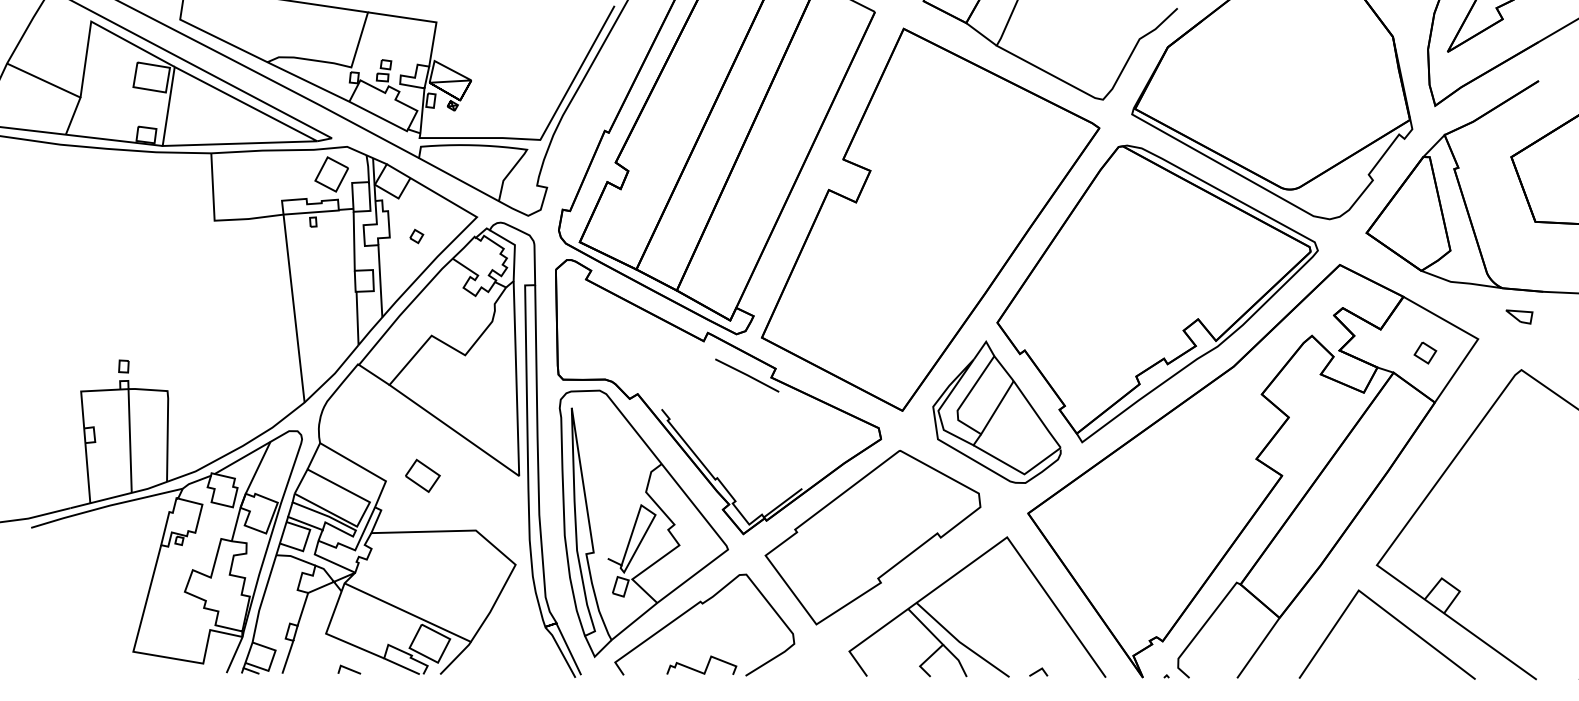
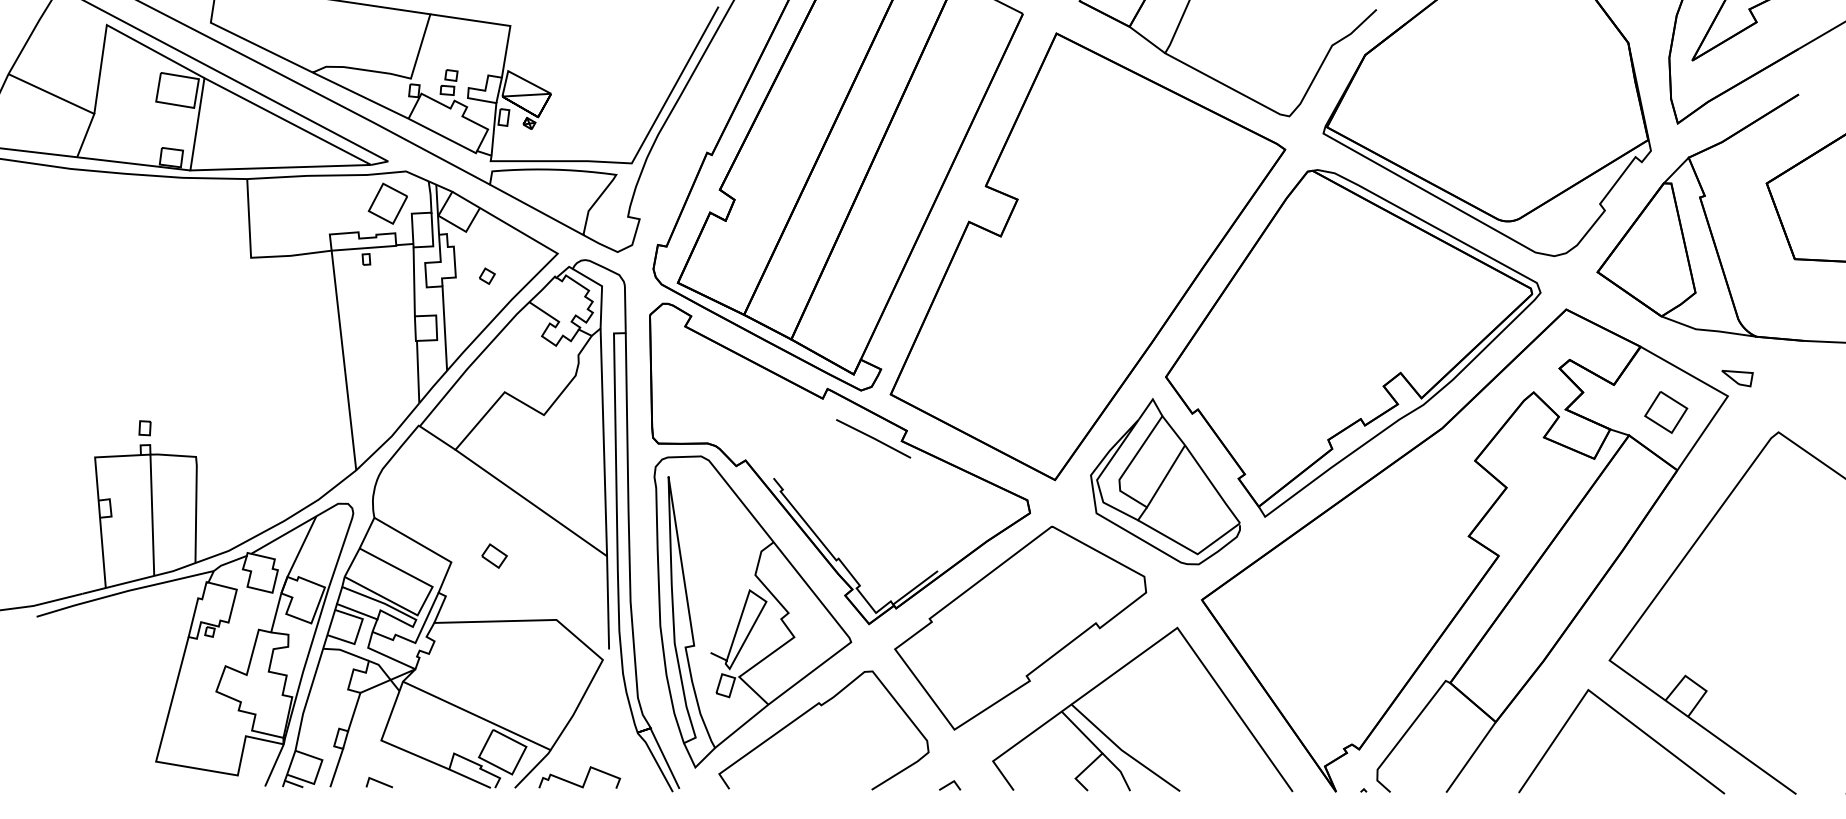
part: (1519, 316) -> (1737, 377), moved
part: (1425, 352) -> (1666, 411), size x1.67
part: (422, 475) -> (494, 555), size x0.62
line: (519, 515) -> (607, 602), added
curve: (706, 665) -> (585, 777), moved
line: (349, 669) -> (379, 782), moved
line: (1038, 671) -> (949, 784), moved

